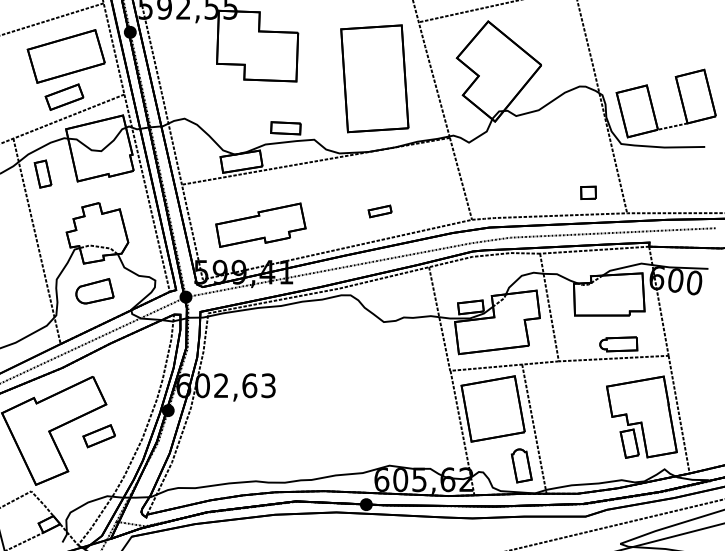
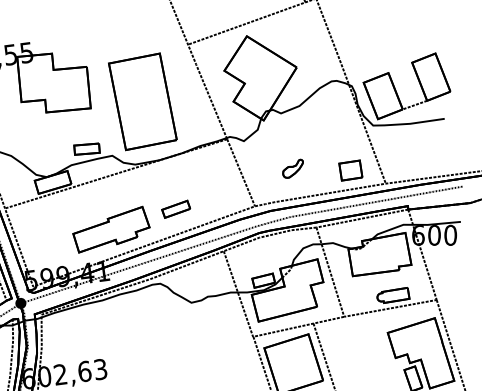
part: (374, 78) -> (142, 101), moved
part: (521, 181) -> (292, 168), added
part: (588, 192) -> (350, 170), size x1.67
part: (379, 211) -> (175, 209), size x1.43
part: (260, 224) -> (110, 229), moved

